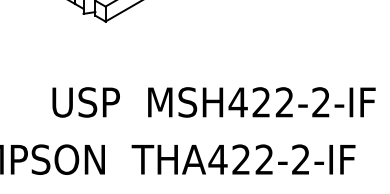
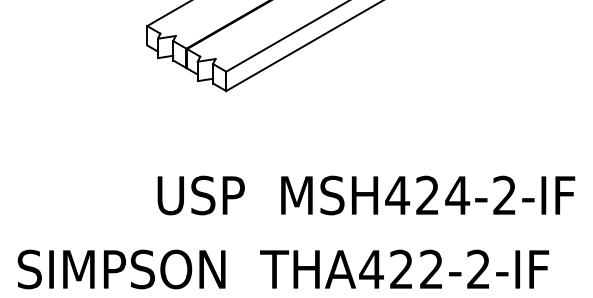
text: (284, 101) -> (457, 194), MSH422-2-IF -> MSH424-2-IF

